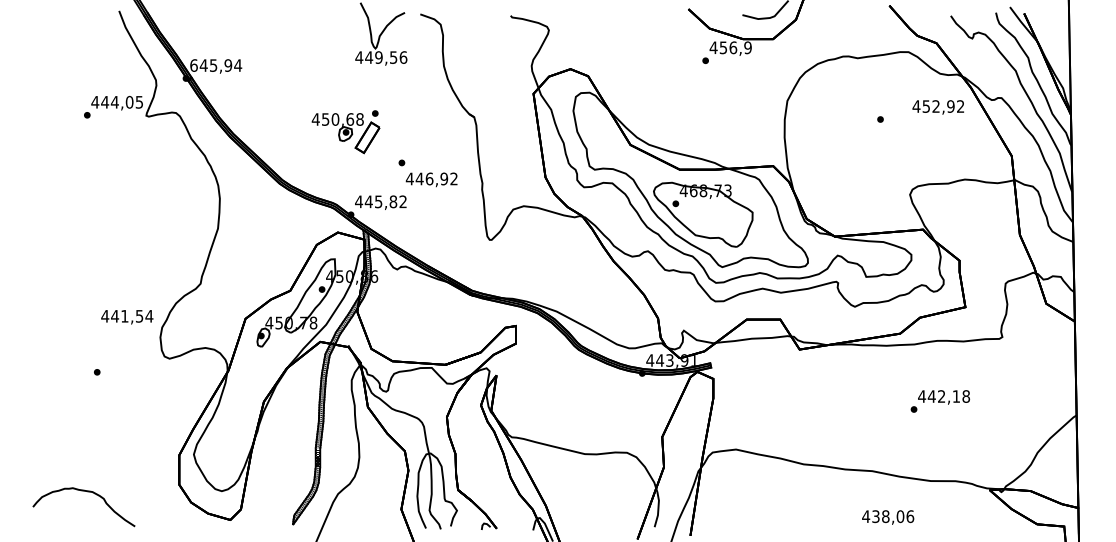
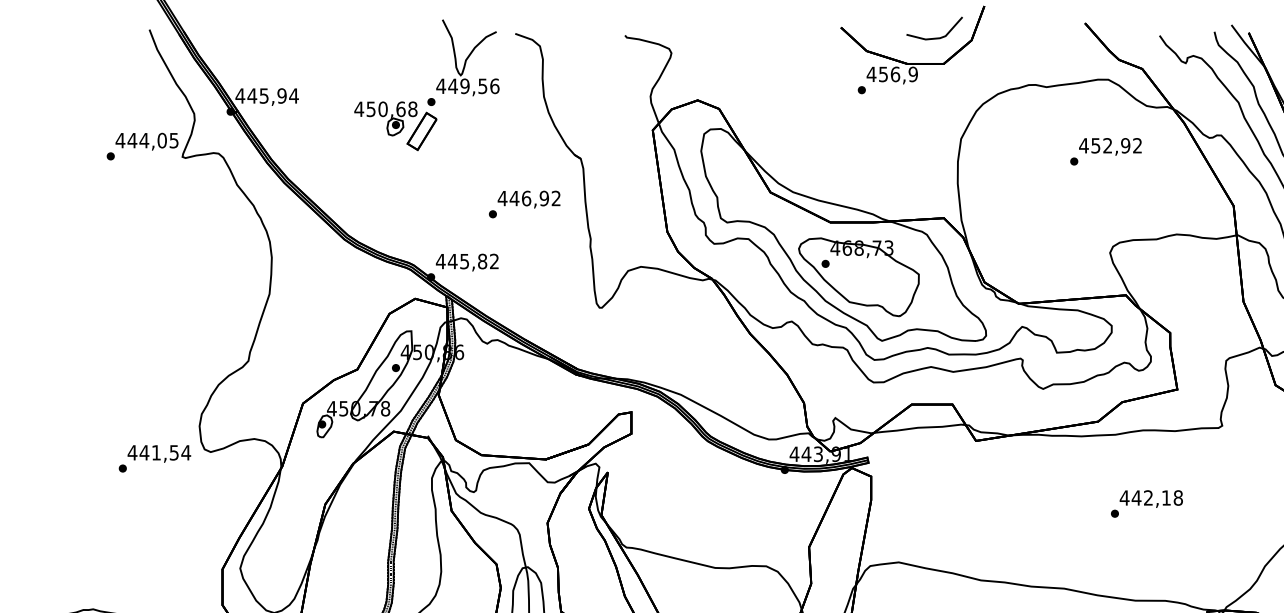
text: (193, 65) -> (239, 95), 645,94 -> 445,94
text: (937, 107) -> (1109, 146), moved
part: (345, 132) -> (395, 125), moved
text: (431, 179) -> (528, 199), moved
text: (127, 317) -> (159, 454), moved

